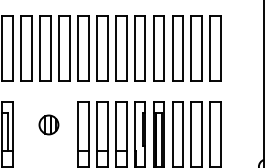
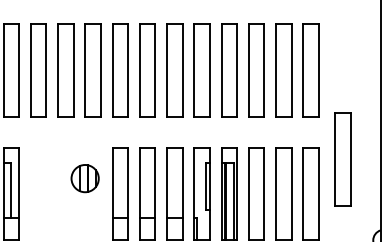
part: (237, 110) -> (342, 159), added
part: (48, 124) -> (84, 177), moved

